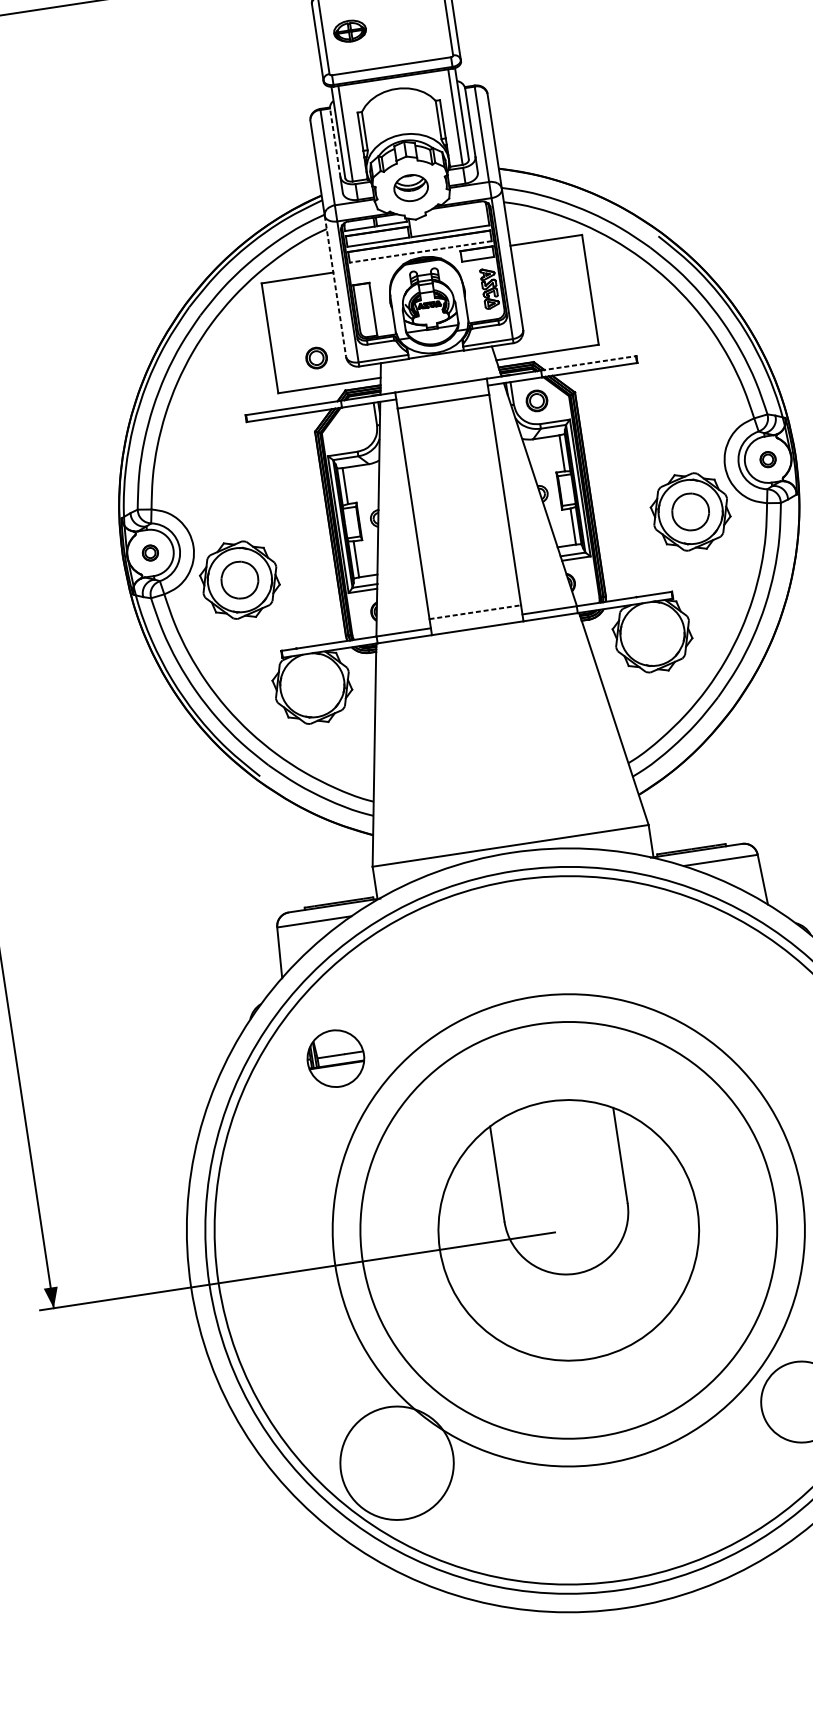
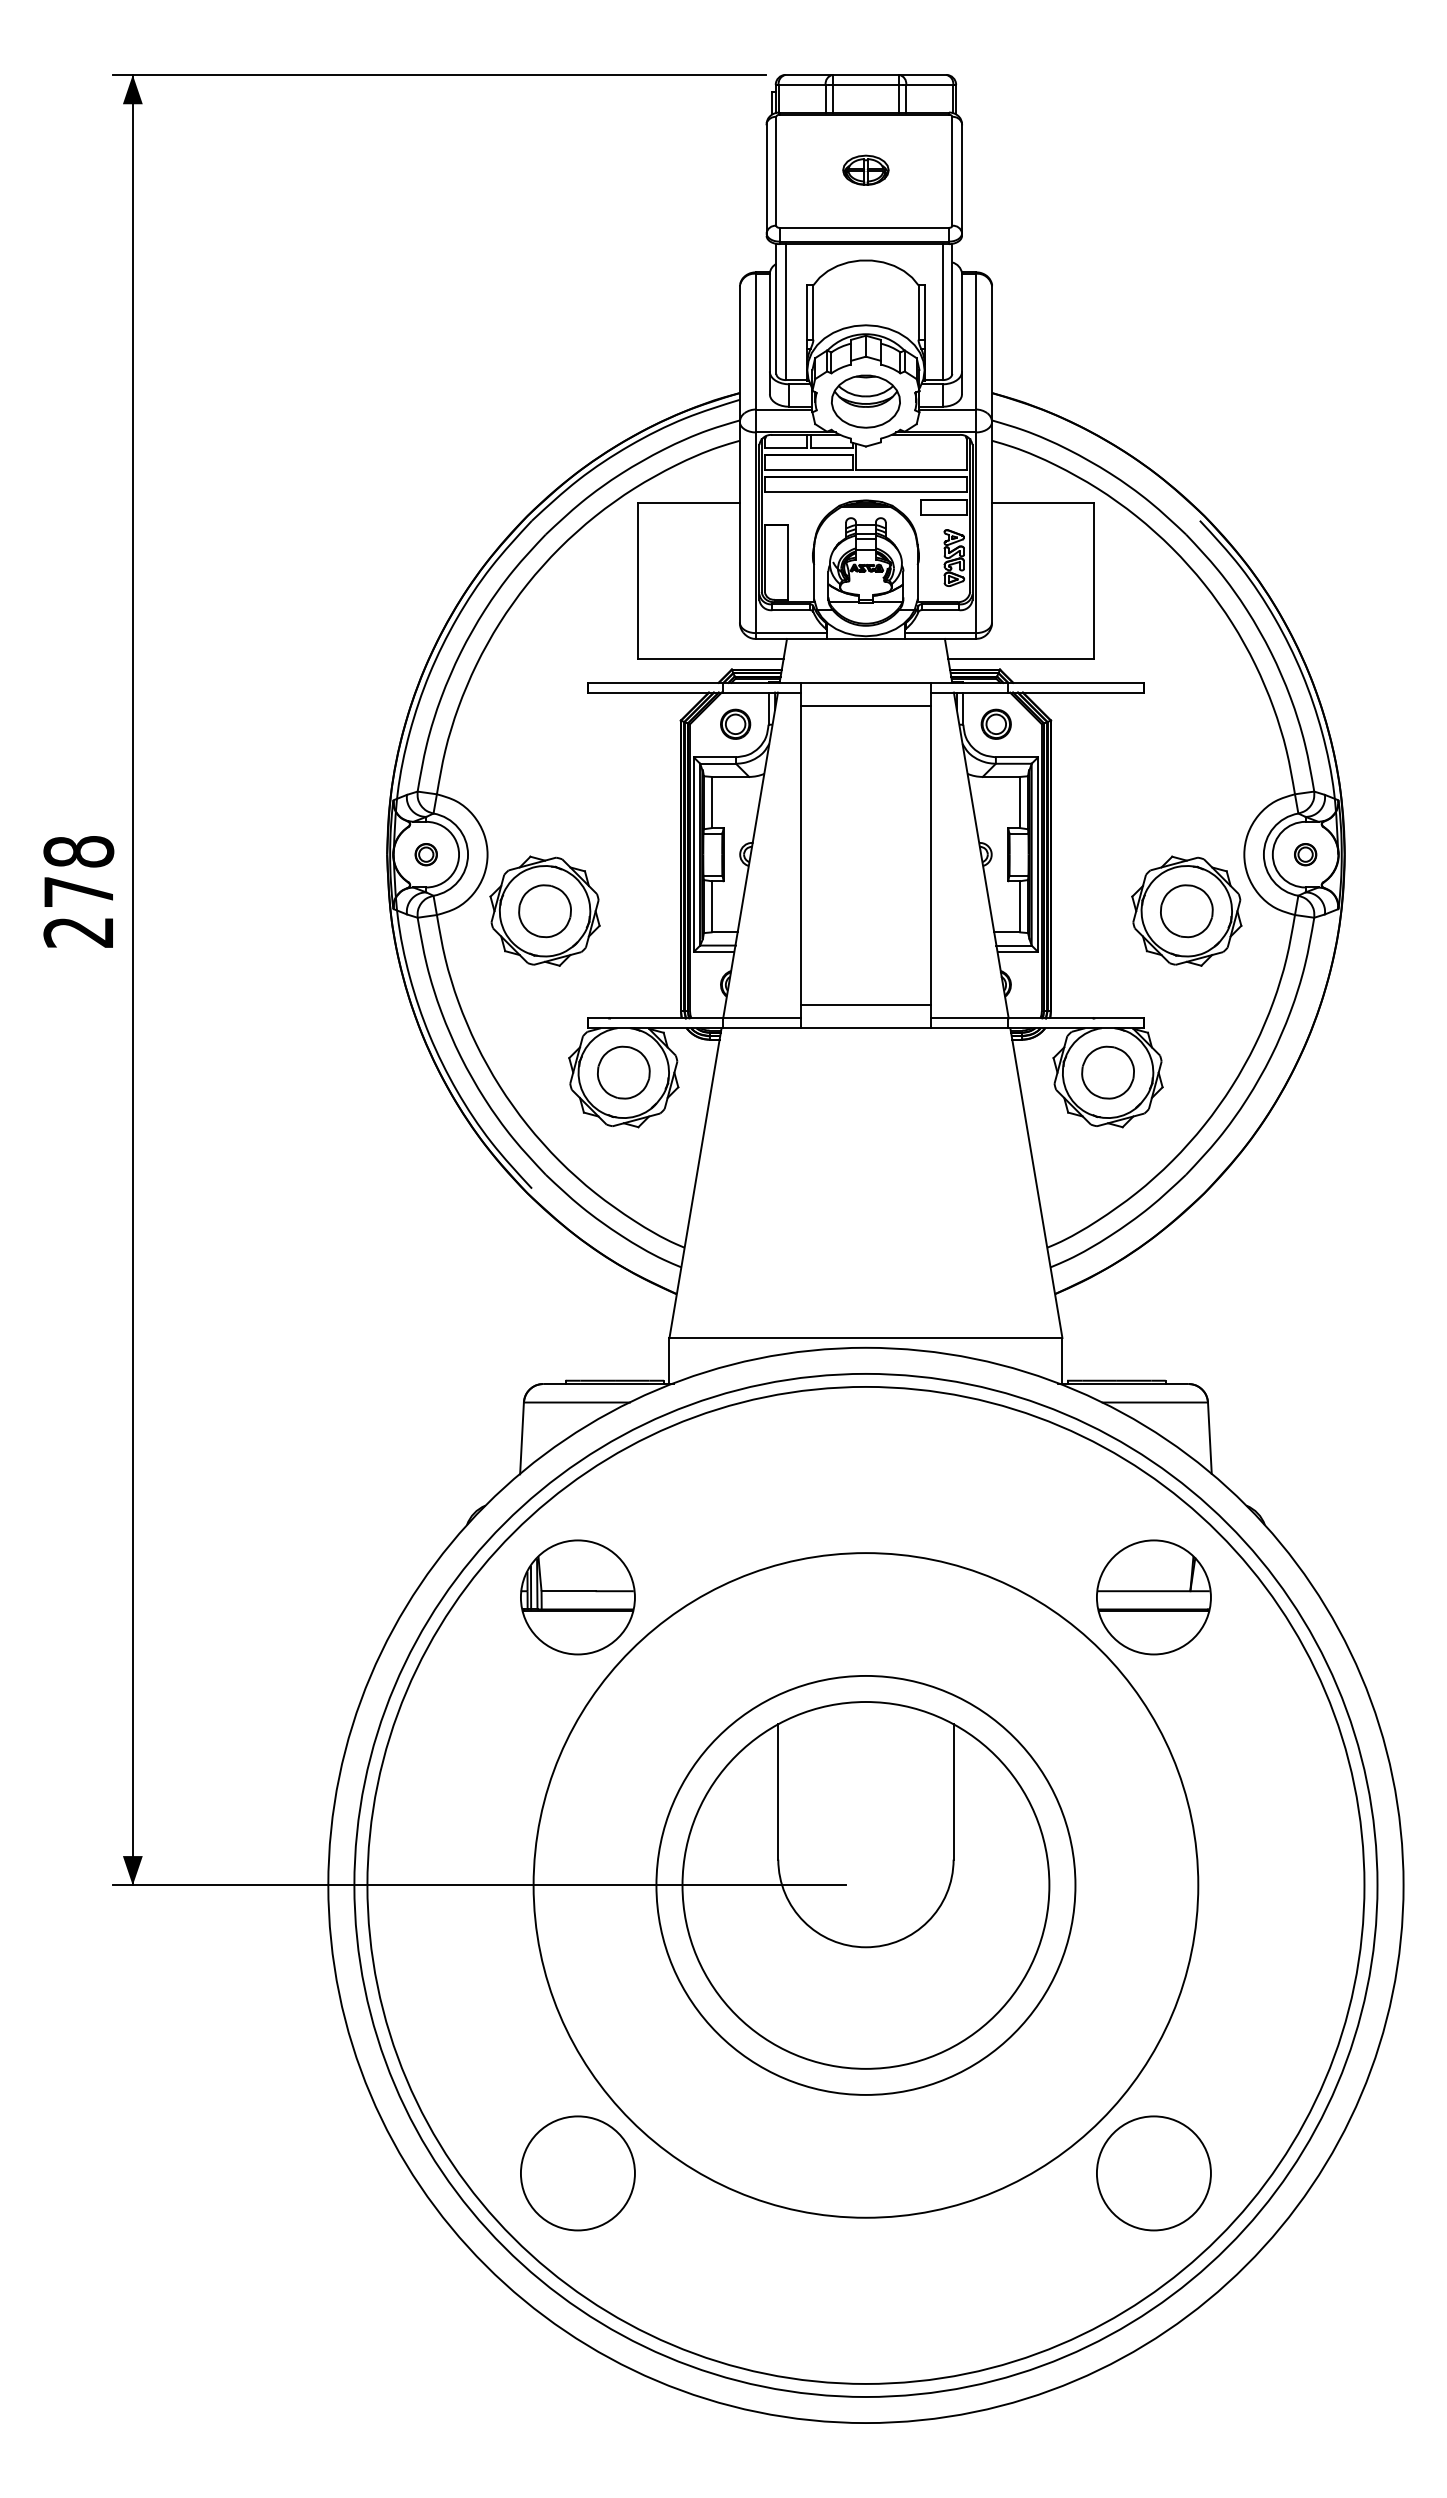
part: (349, 30) -> (865, 169), moved
line: (335, 142) -> (769, 322), dashed -> solid
part: (410, 188) -> (865, 401), size x1.43
line: (420, 252) -> (865, 492), dashed -> solid
line: (335, 286) -> (739, 522), dashed -> solid
part: (316, 357) -> (735, 723), moved
line: (588, 363) -> (1076, 682), dashed -> solid
line: (475, 612) -> (866, 1005), dashed -> solid
part: (652, 633) -> (1107, 1072), added
part: (312, 685) -> (623, 1072), added
part: (740, 997) -> (1153, 1597), added
part: (335, 1058) -> (577, 1597), size x1.43
circle: (568, 1229) -> (865, 1884), size x0.71
circle: (396, 1463) -> (577, 2173), size x0.71

